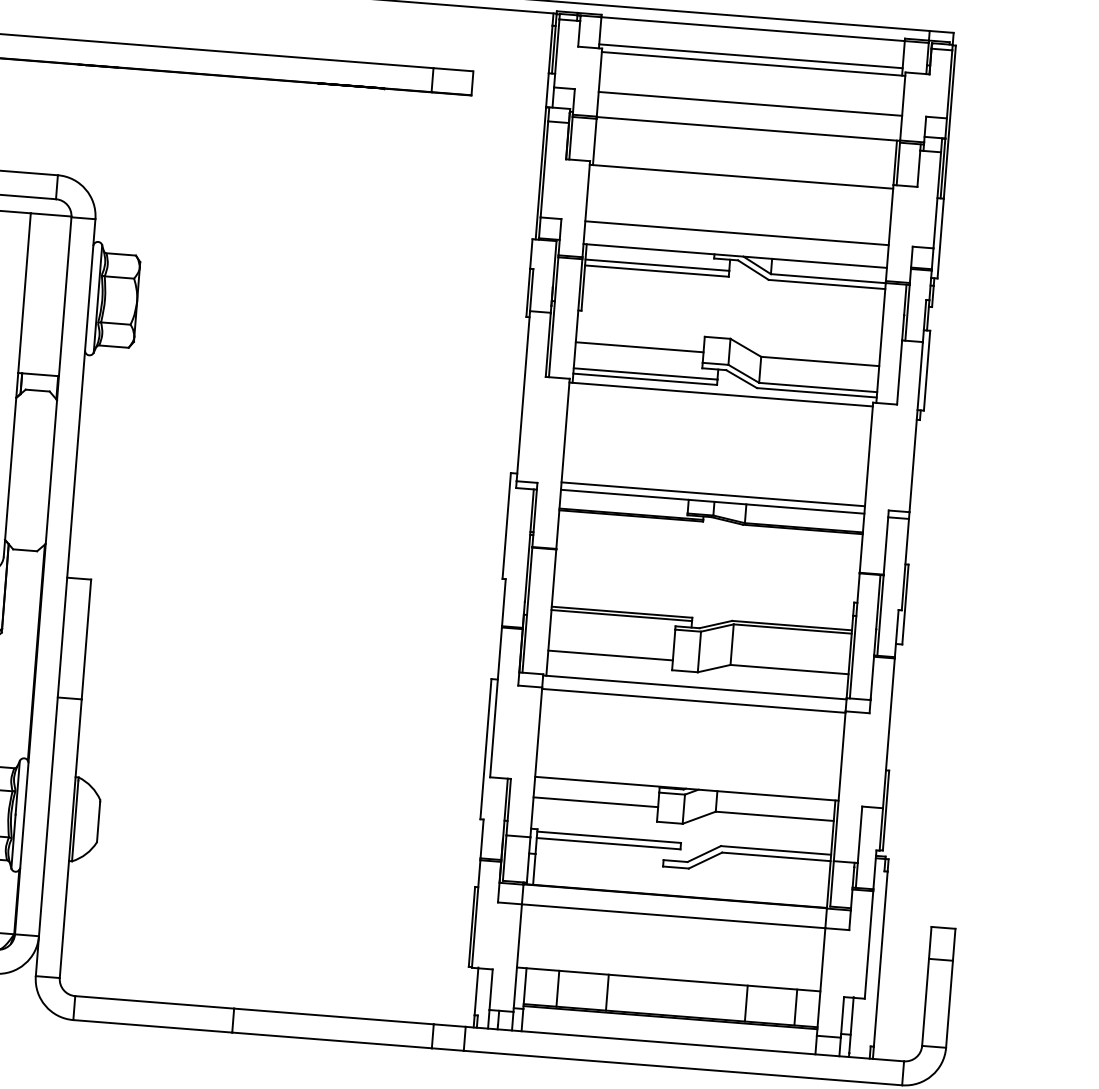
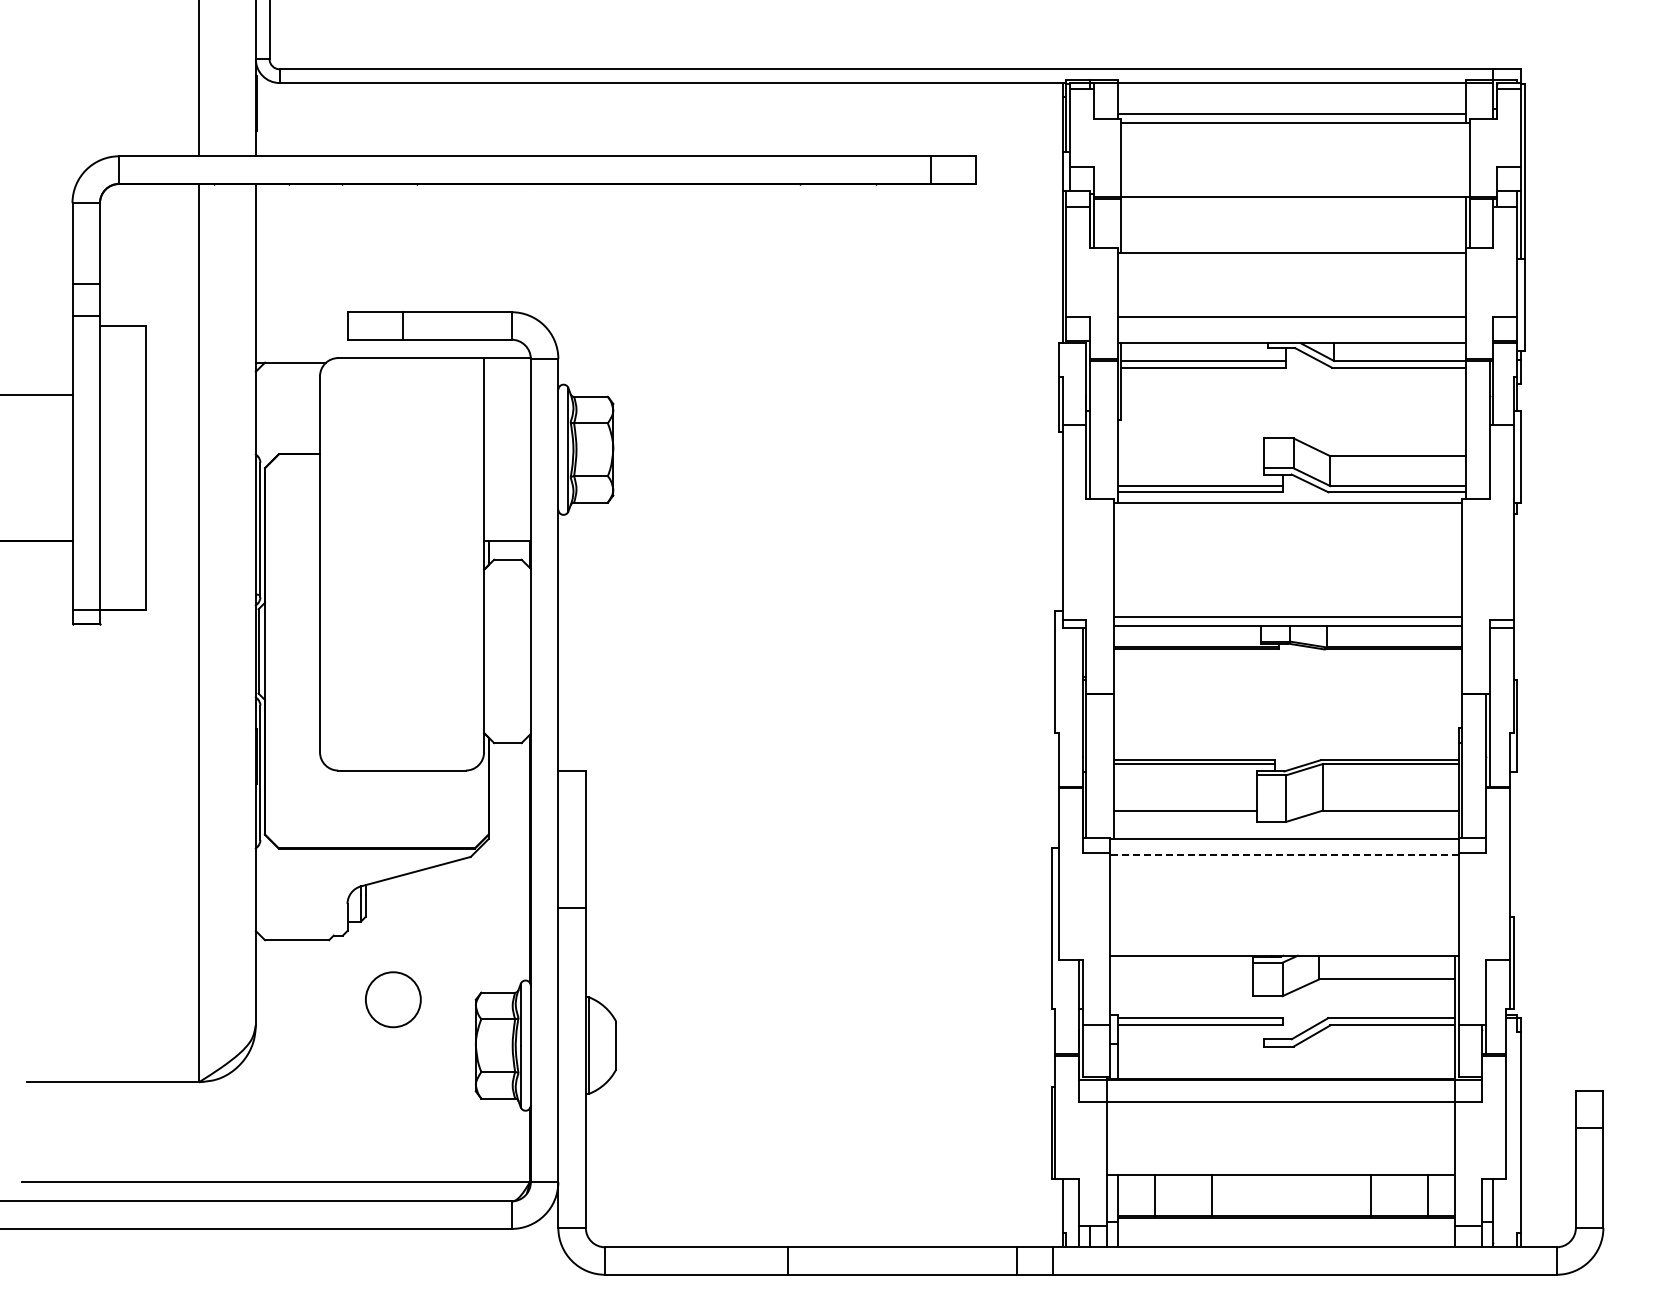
line: (750, 103) -> (1295, 168), removed
line: (639, 347) -> (1190, 456), removed
line: (693, 700) -> (1283, 854), solid -> dashed
line: (595, 802) -> (1181, 979), removed

